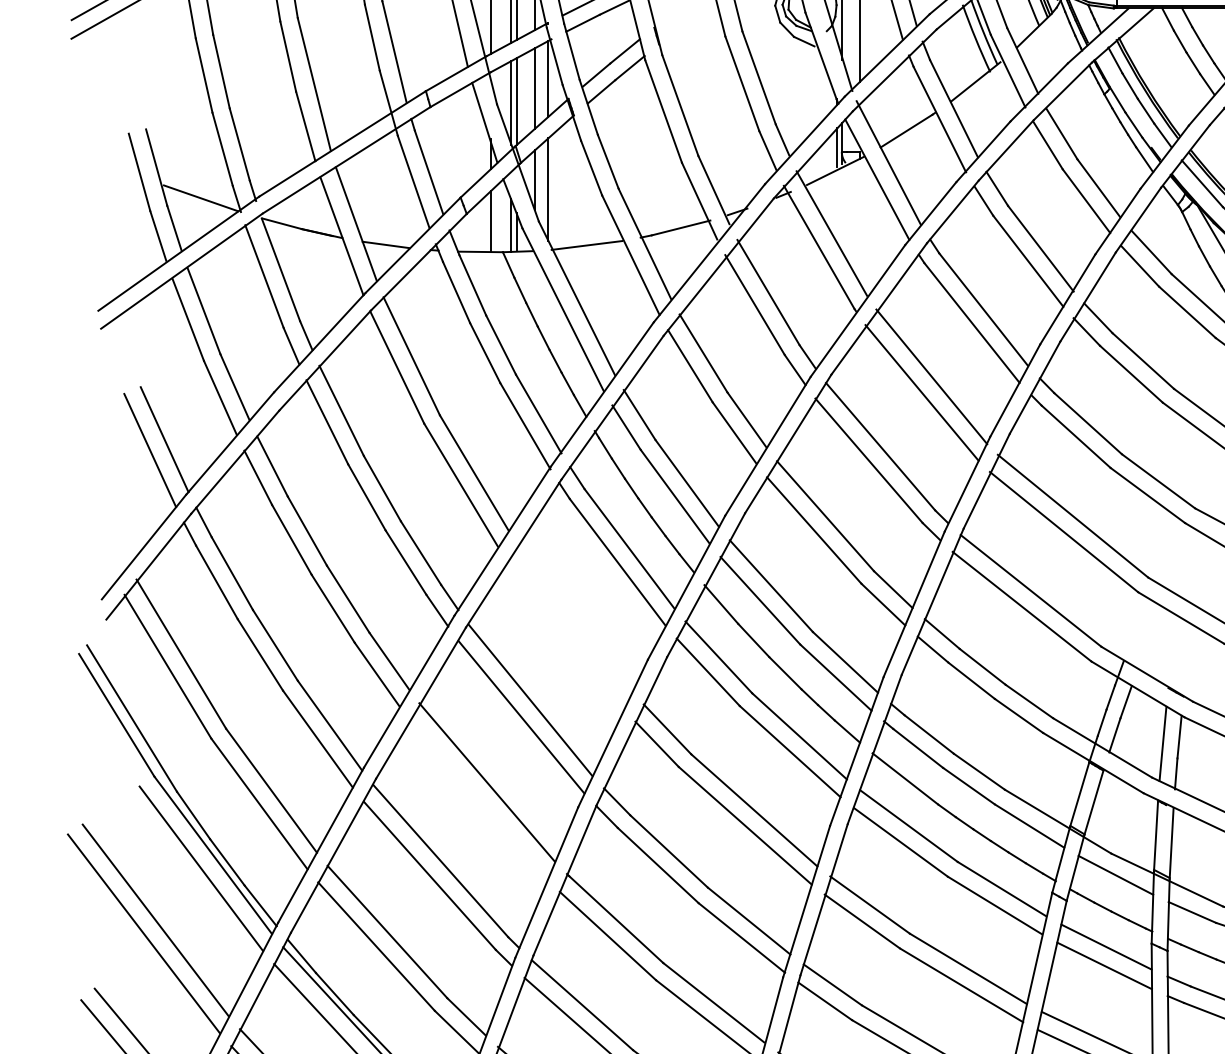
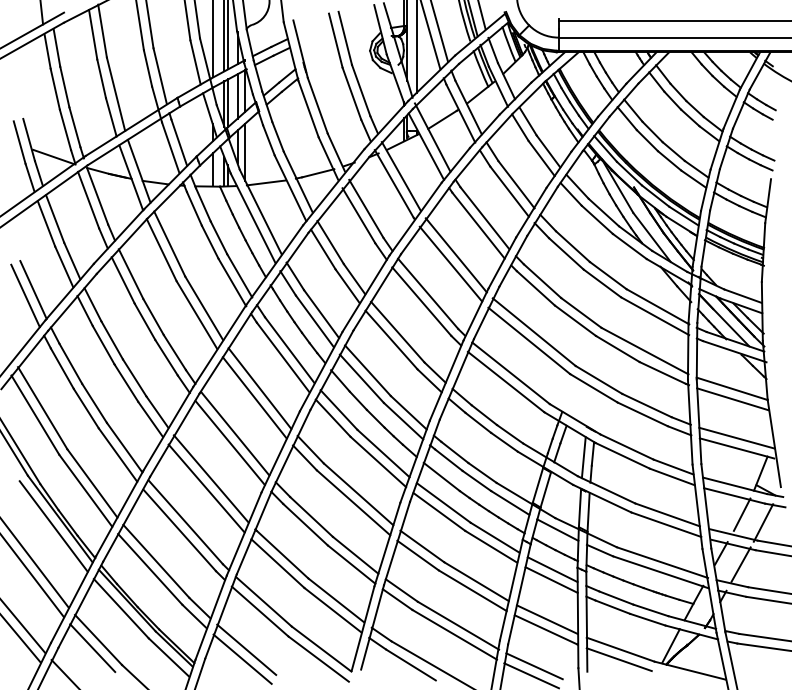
line: (574, 618) -> (259, 388), added
line: (565, 634) -> (254, 397), added
line: (478, 799) -> (206, 488), added

